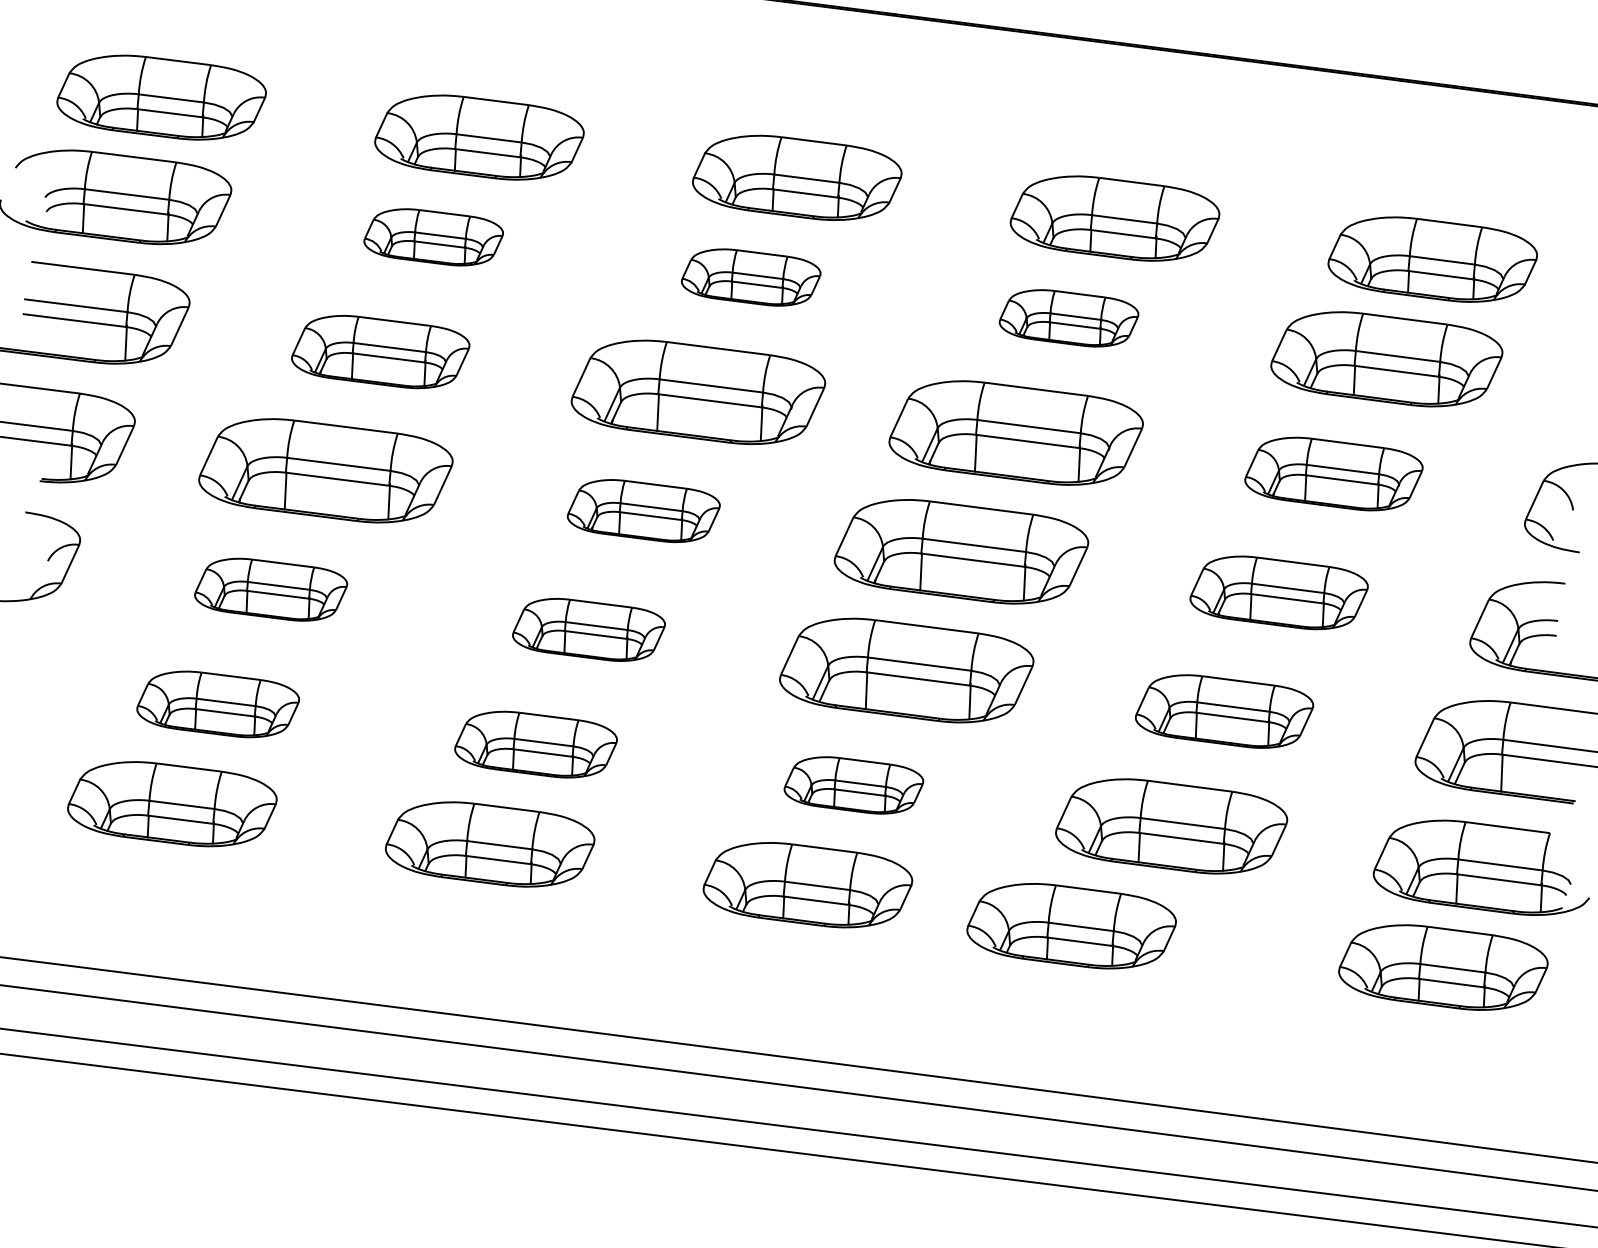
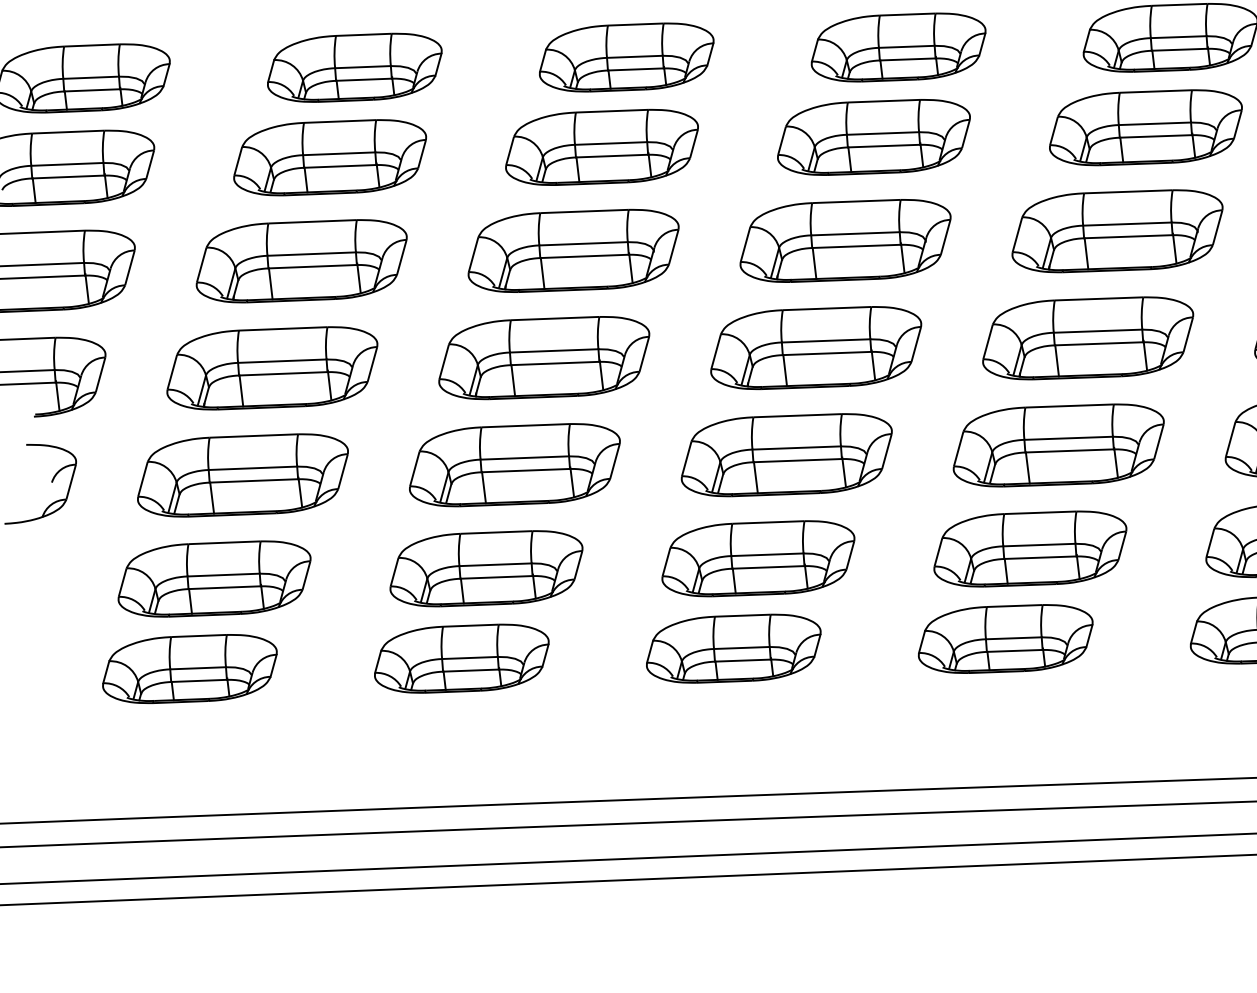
part: (433, 237) -> (330, 157), size x1.67
part: (750, 277) -> (601, 147), size x1.67
part: (1068, 318) -> (873, 137), size x1.67
part: (380, 351) -> (301, 260), size x1.43
part: (1333, 473) -> (1117, 230), size x1.43
part: (643, 510) -> (543, 357), size x1.67
part: (270, 589) -> (242, 475), size x1.67
part: (1278, 592) -> (1087, 338), size x1.43
part: (588, 629) -> (514, 464), size x1.67
part: (217, 704) -> (213, 579), size x1.43
part: (1224, 711) -> (1058, 445), size x1.43
part: (535, 744) -> (485, 568), size x1.43
part: (853, 785) -> (758, 558), size x1.67
part: (1071, 926) -> (1005, 639), moved

